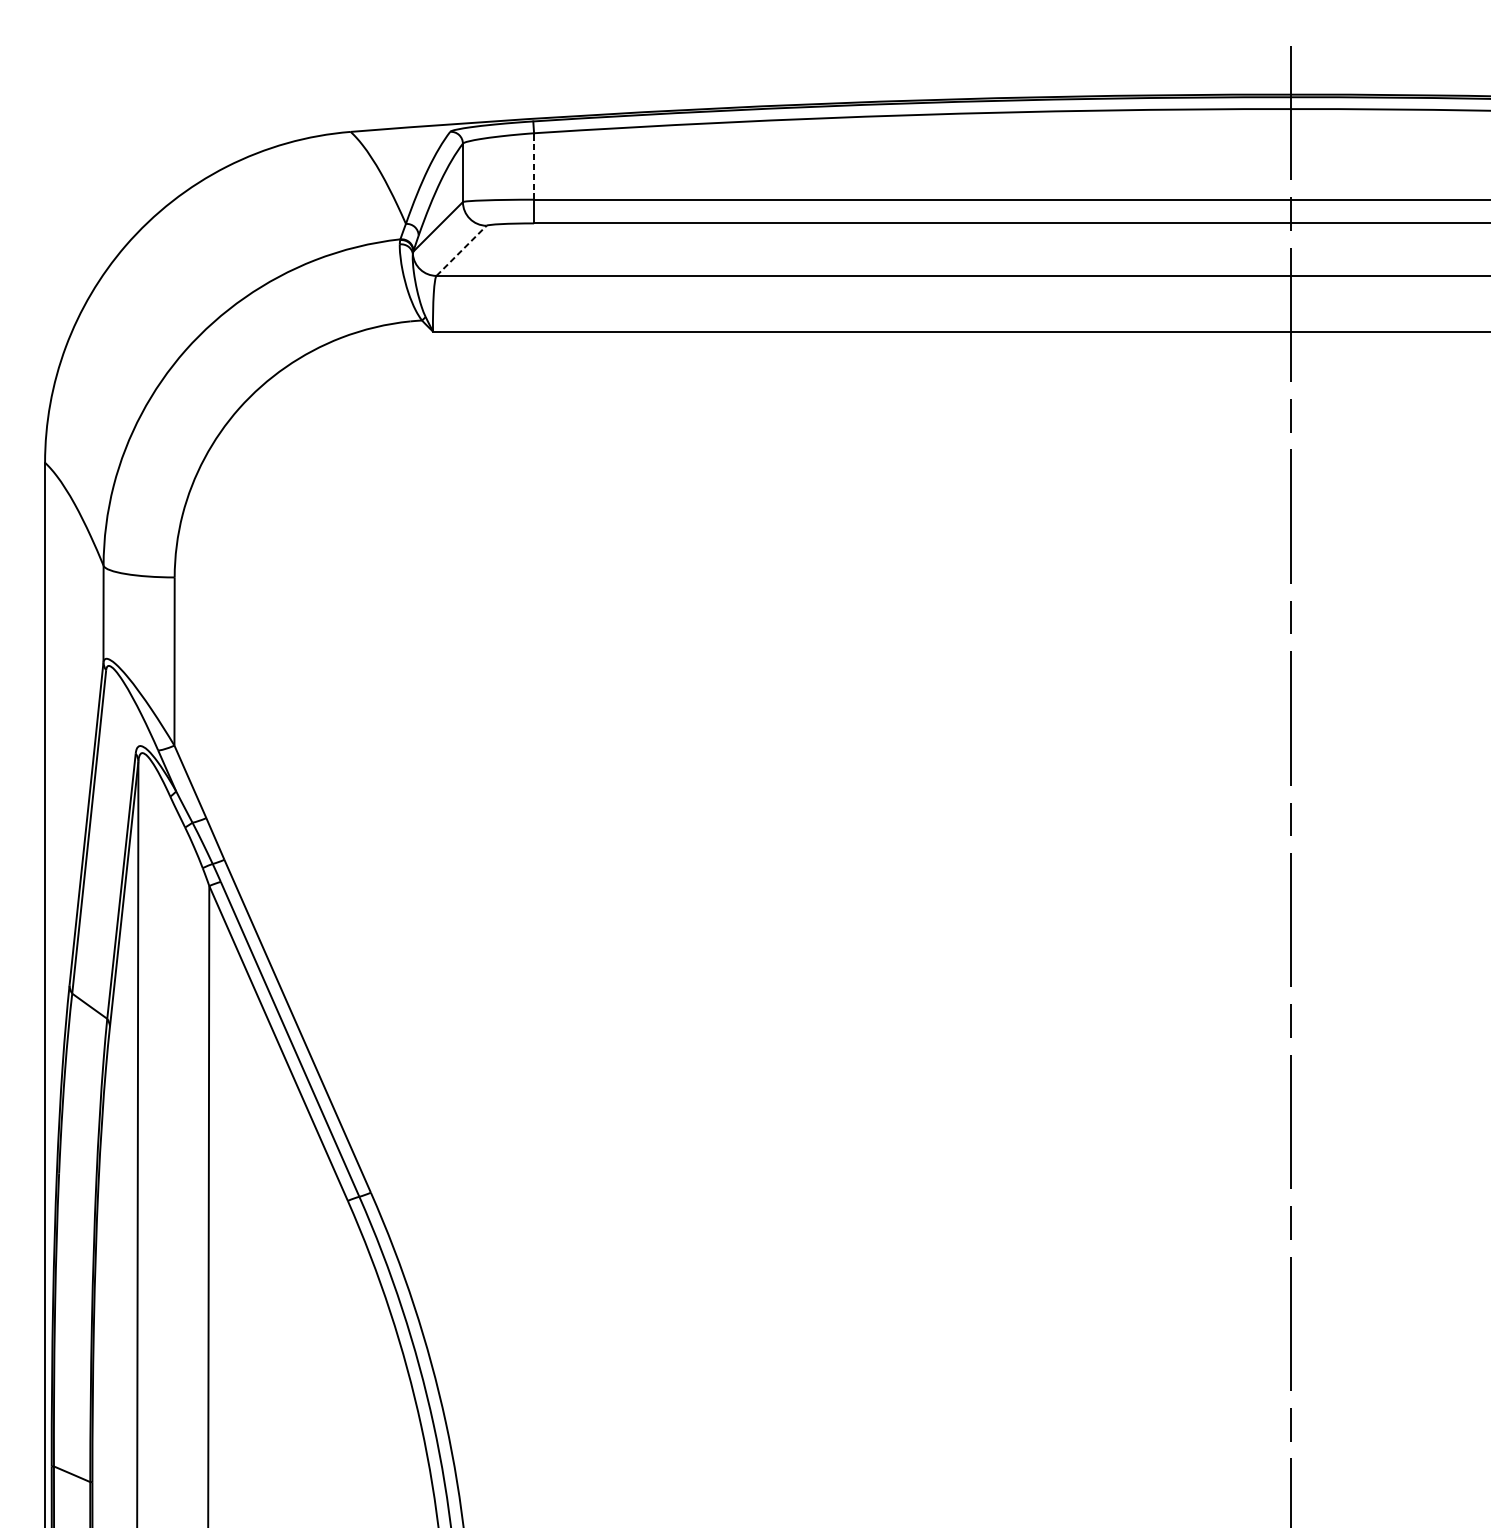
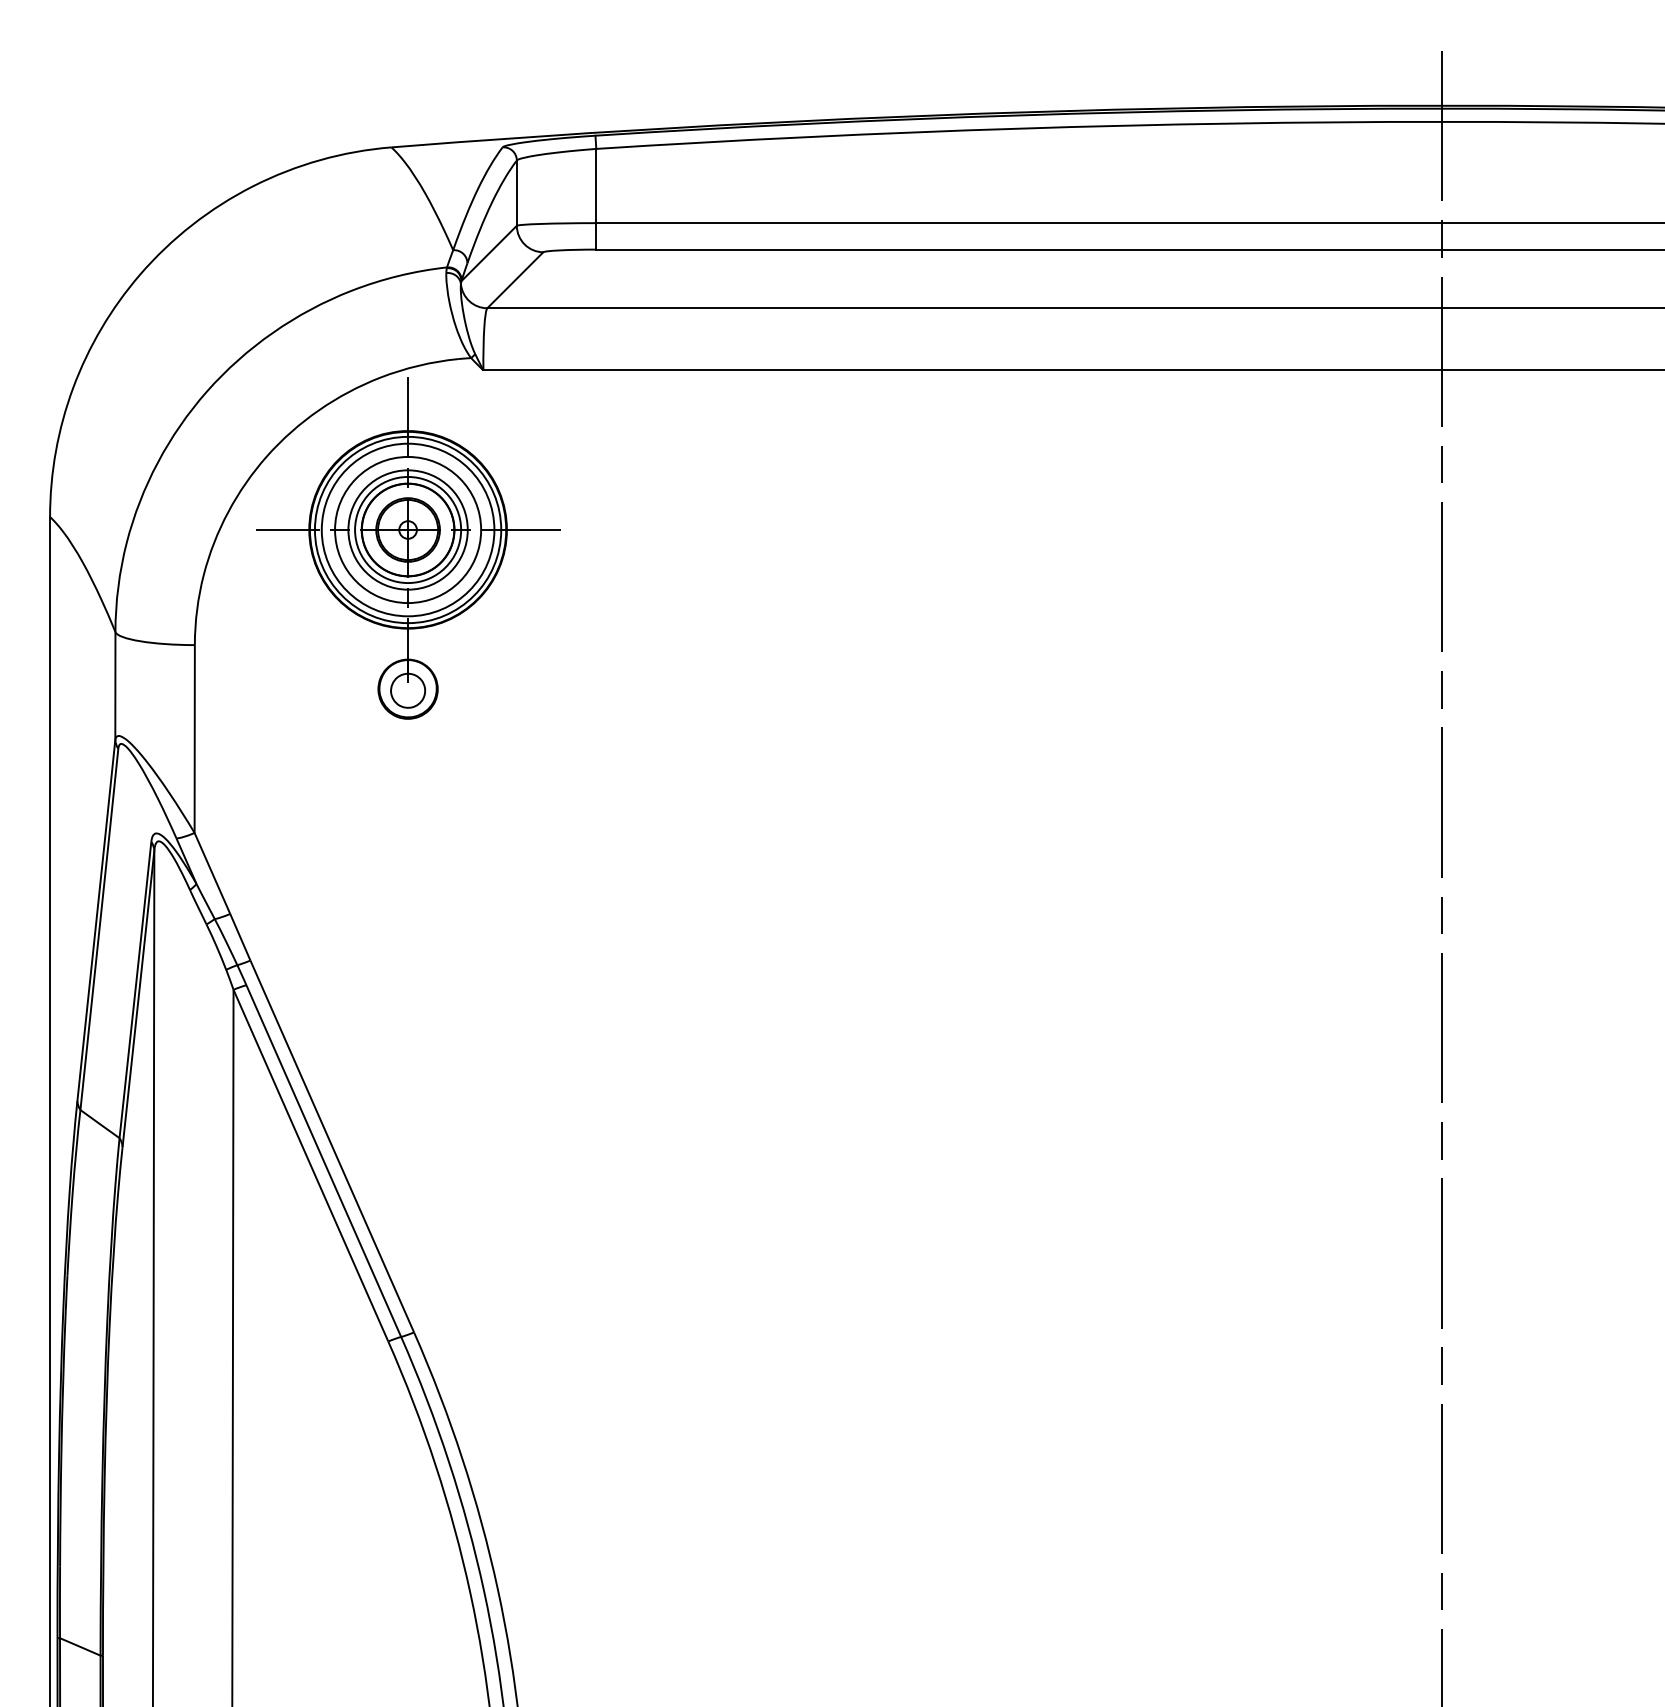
line: (534, 166) -> (596, 185), dashed -> solid
line: (461, 251) -> (515, 280), dashed -> solid
part: (365, 490) -> (408, 548), added

